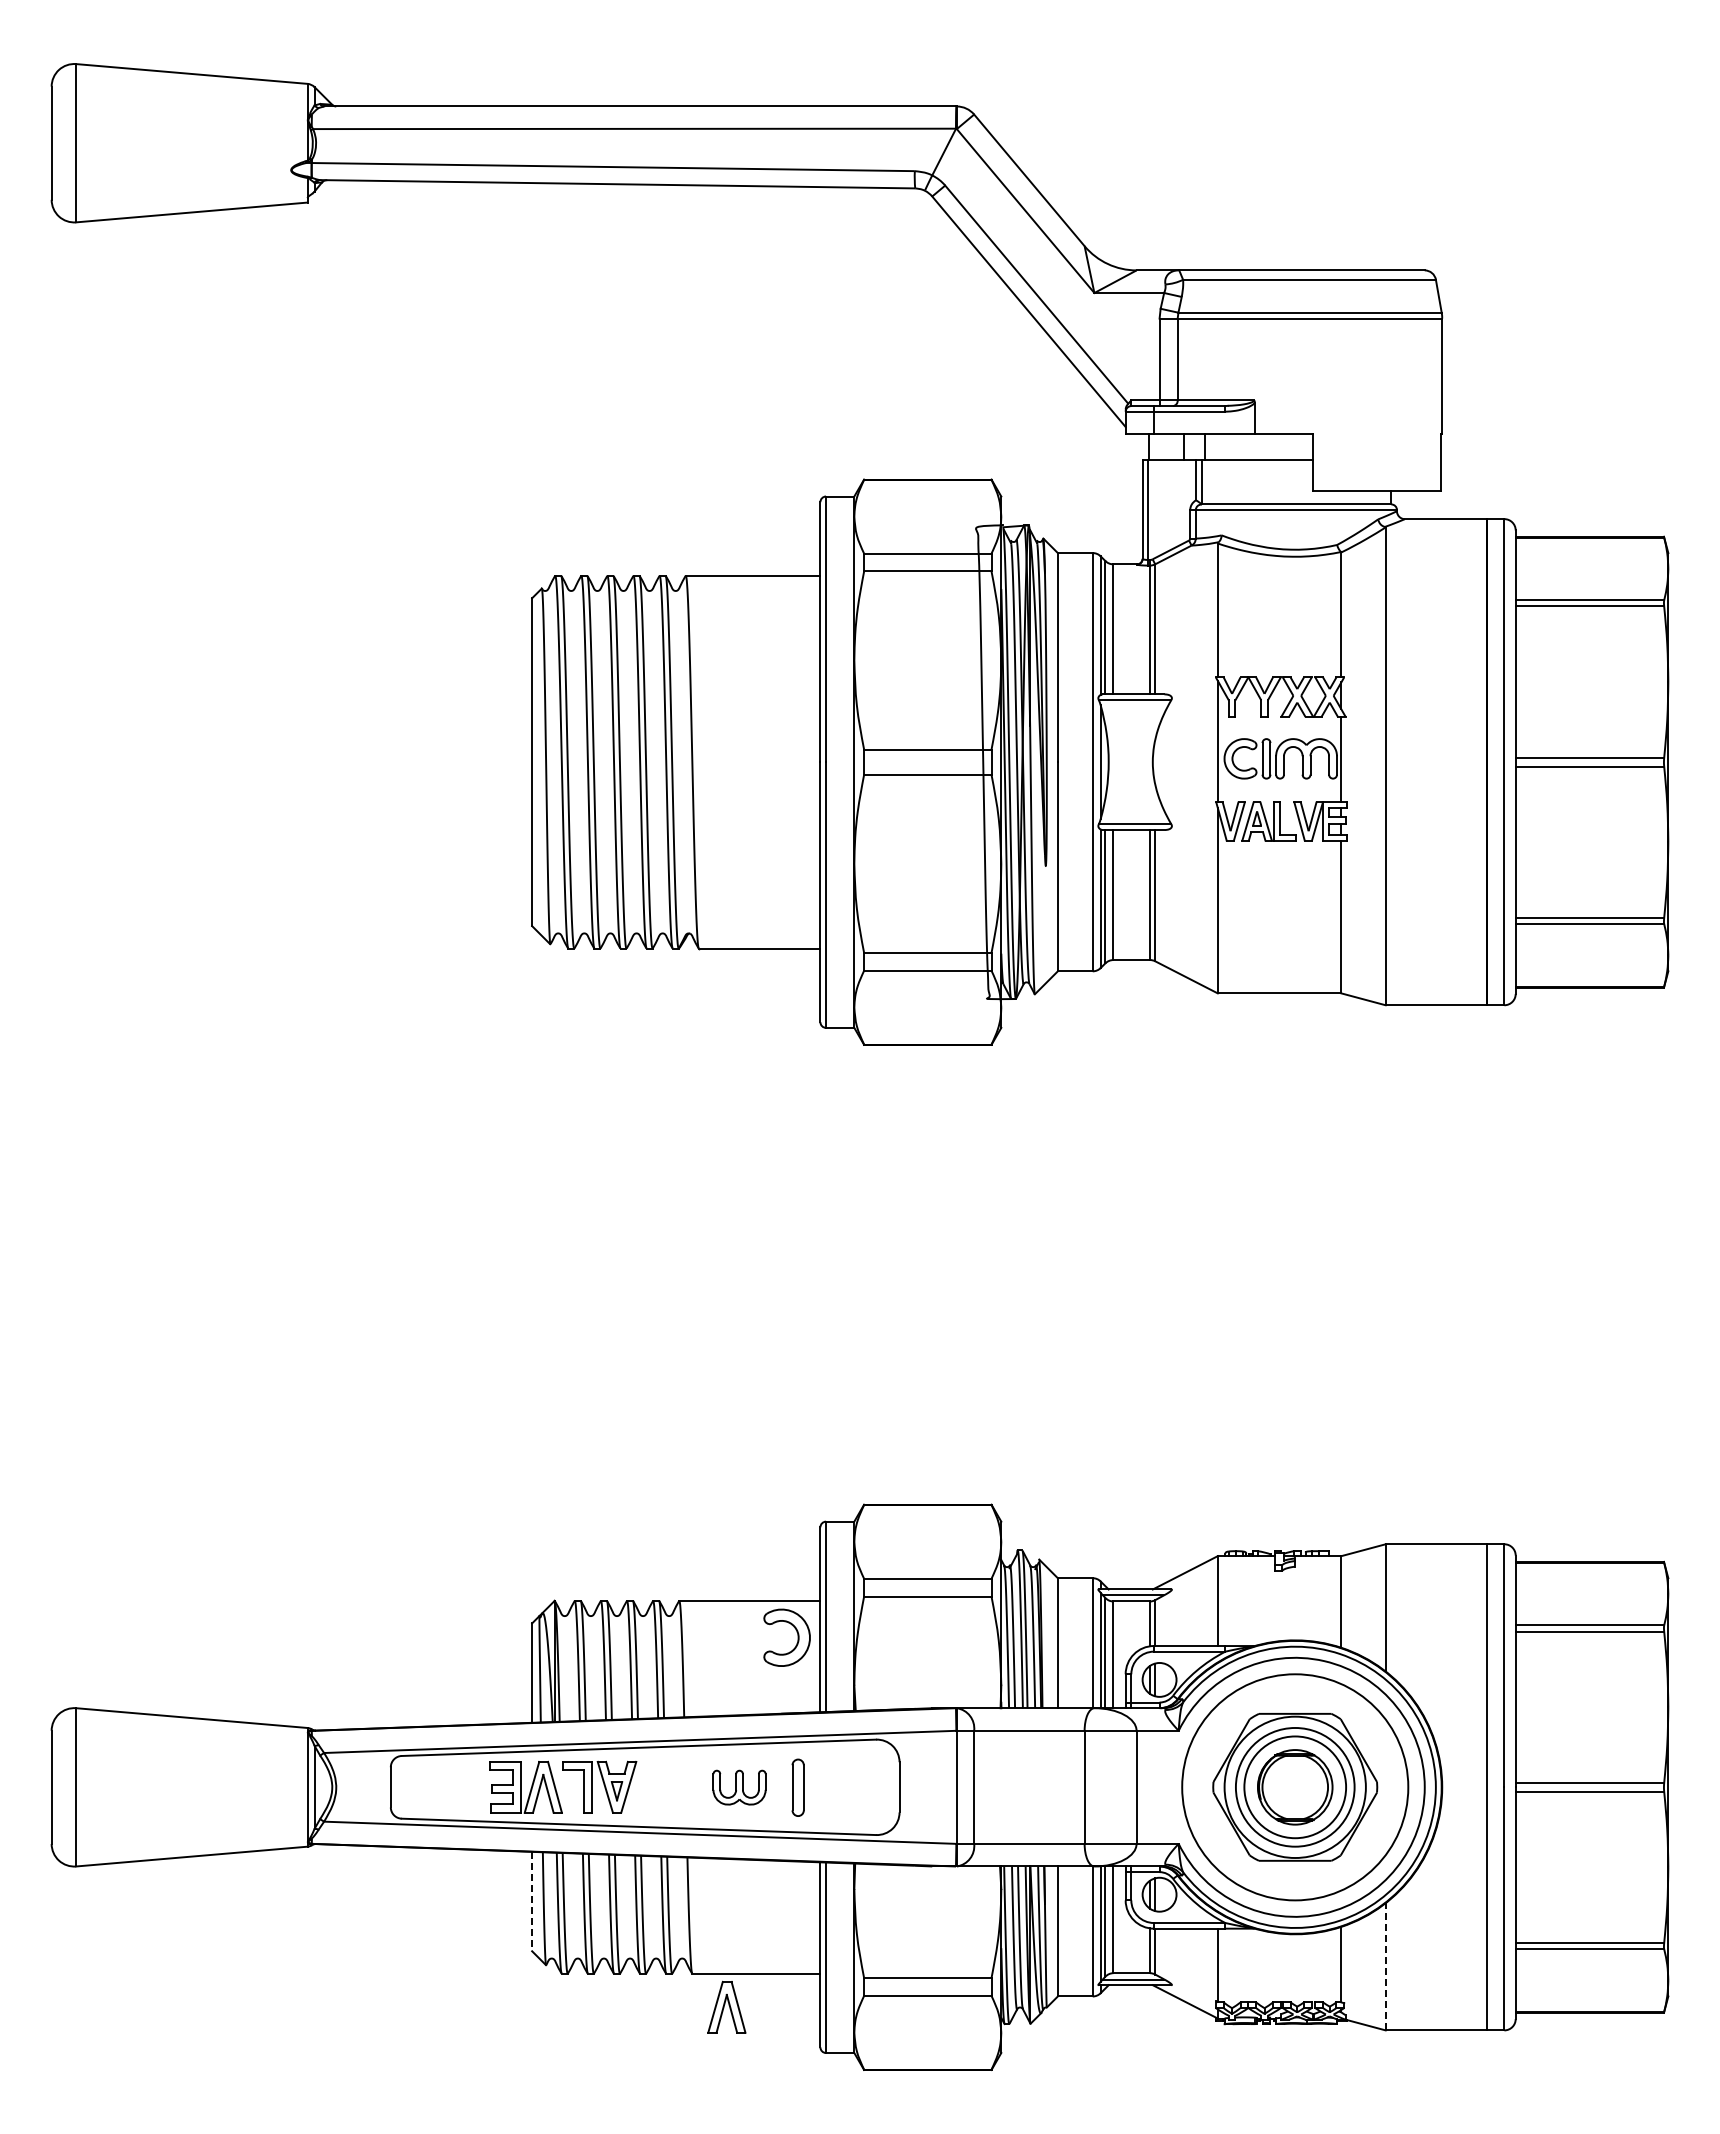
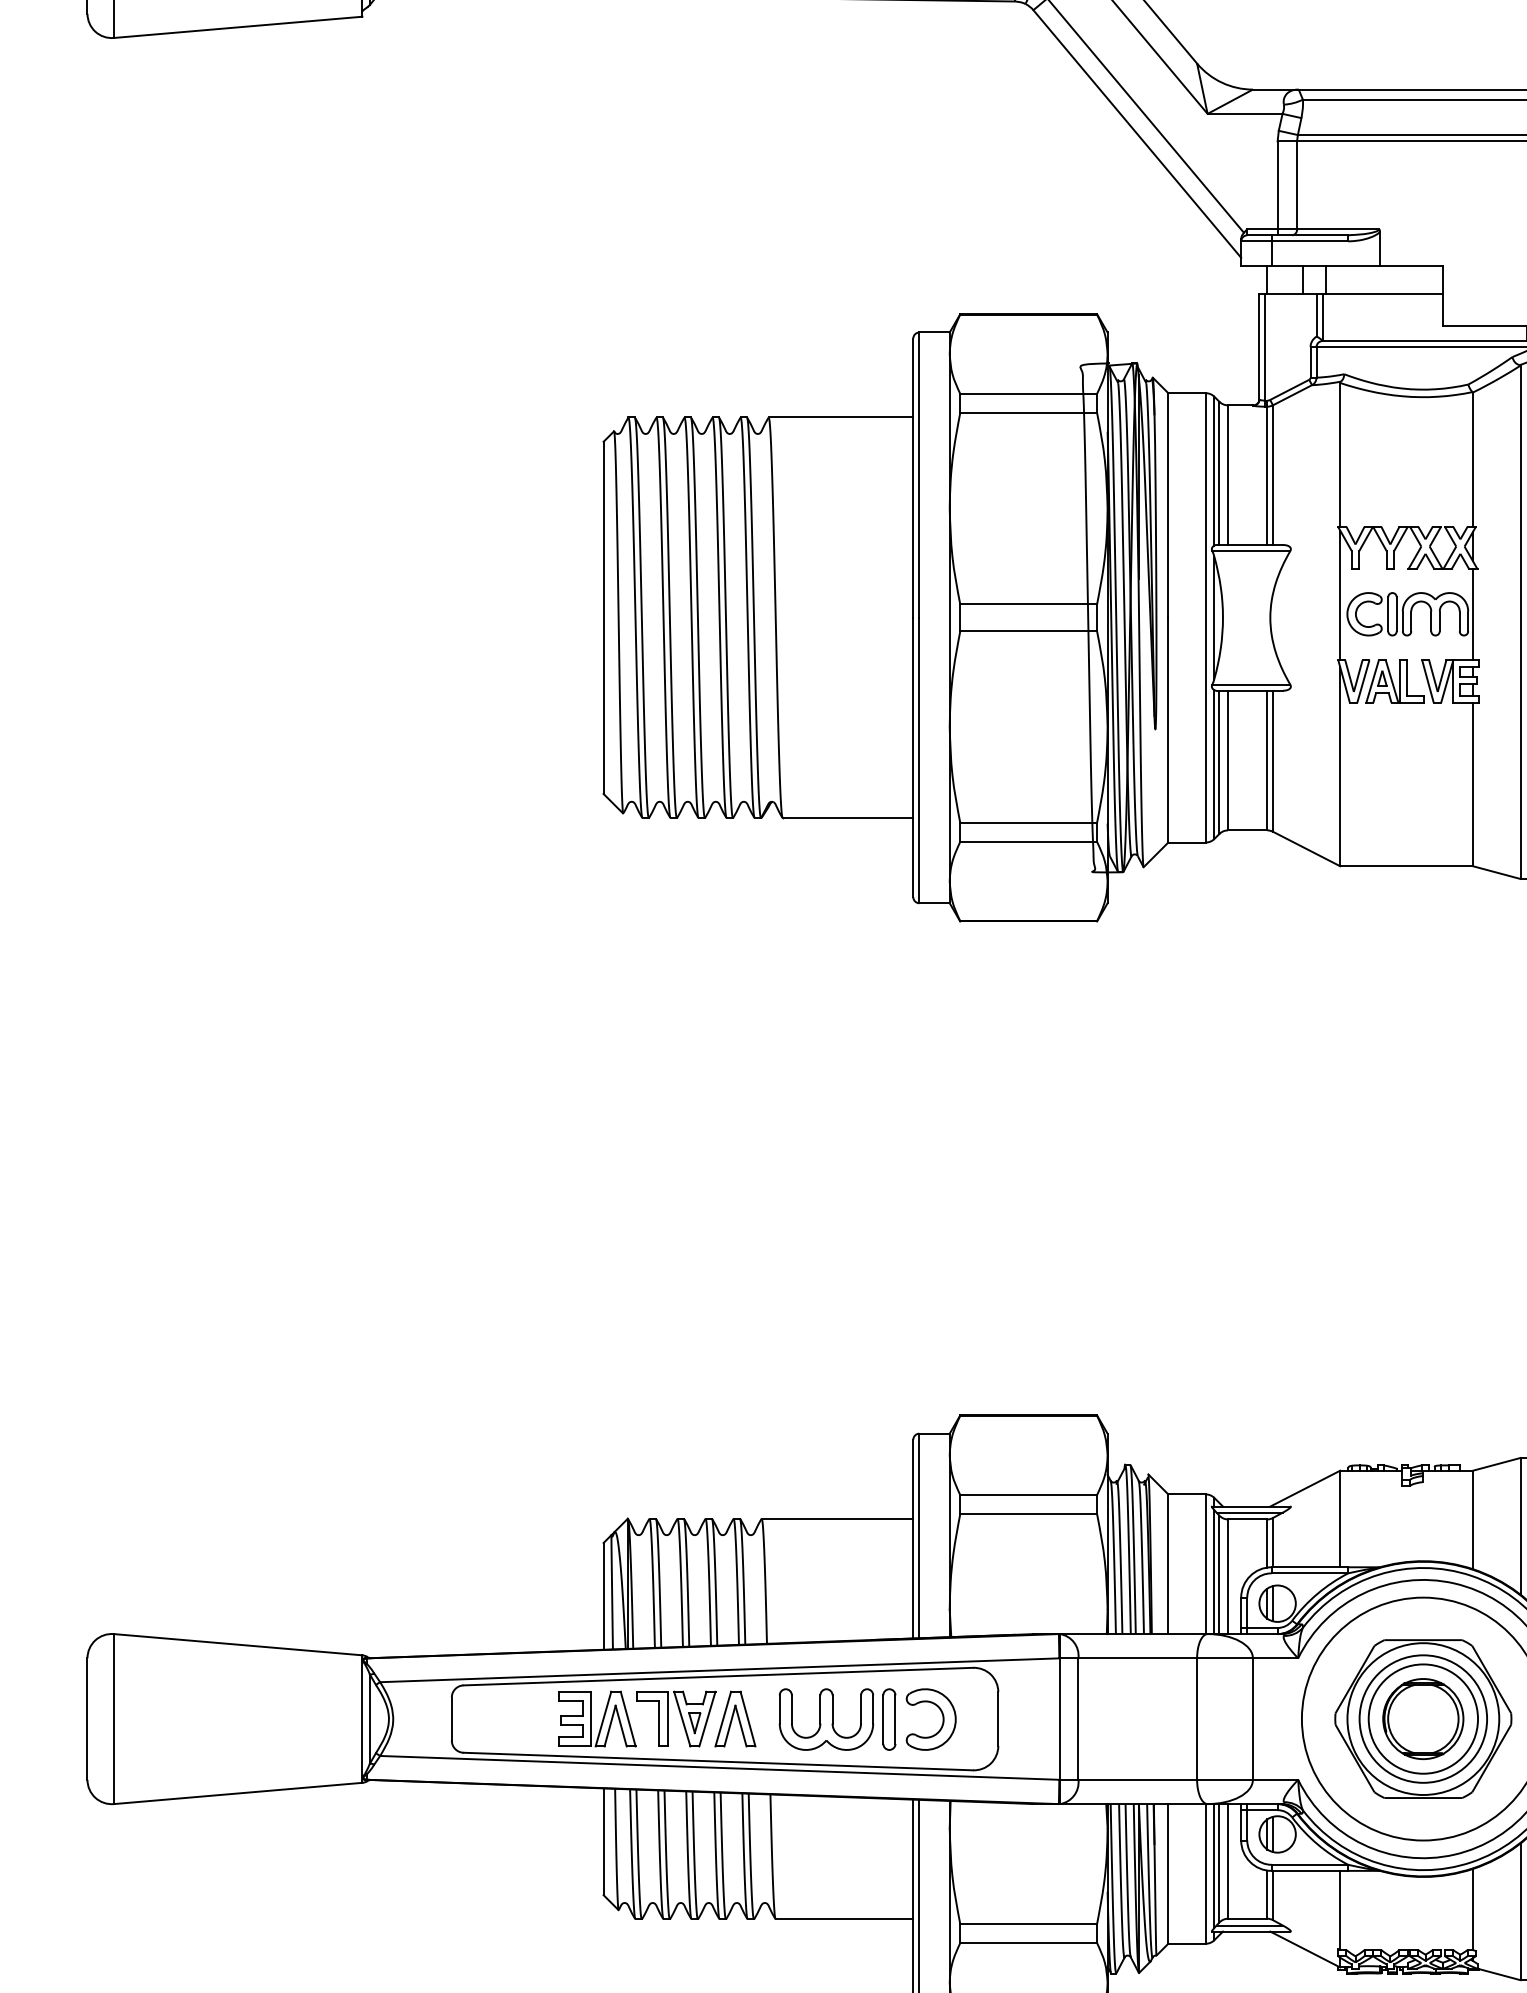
part: (797, 1637) -> (942, 1719), moved
part: (739, 1787) -> (826, 1719), size x1.67
line: (532, 1901) -> (604, 1841), dashed -> solid
line: (1385, 1966) -> (1520, 1911), dashed -> solid
part: (726, 2006) -> (735, 1718), moved

